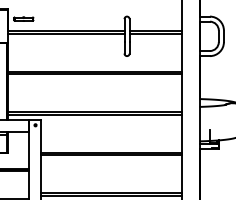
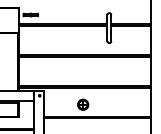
part: (92, 136) -> (83, 104), added

